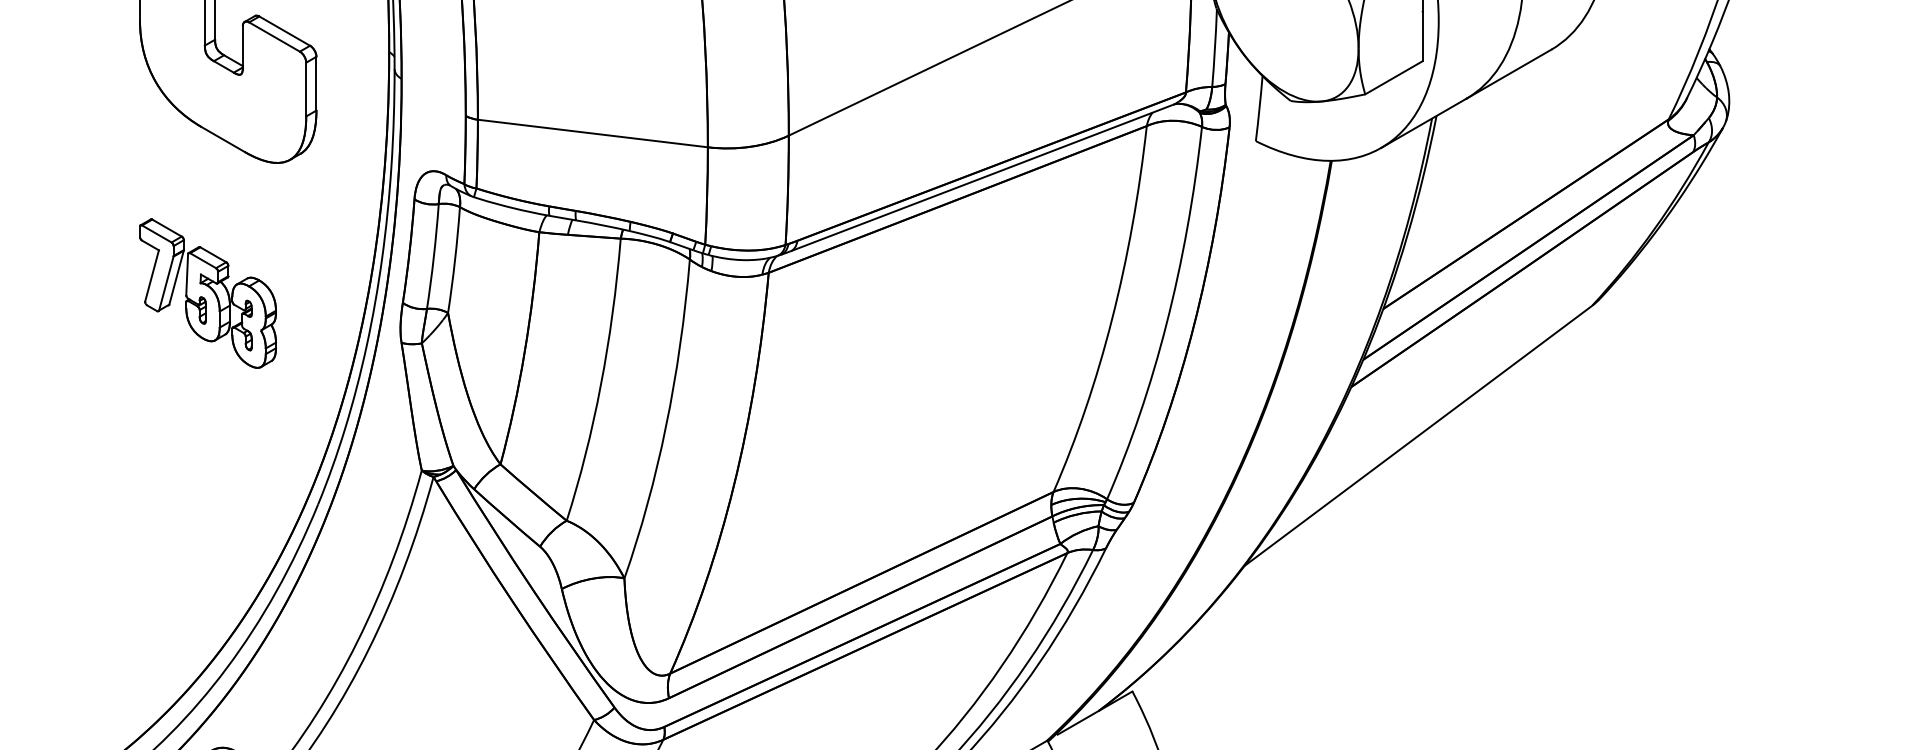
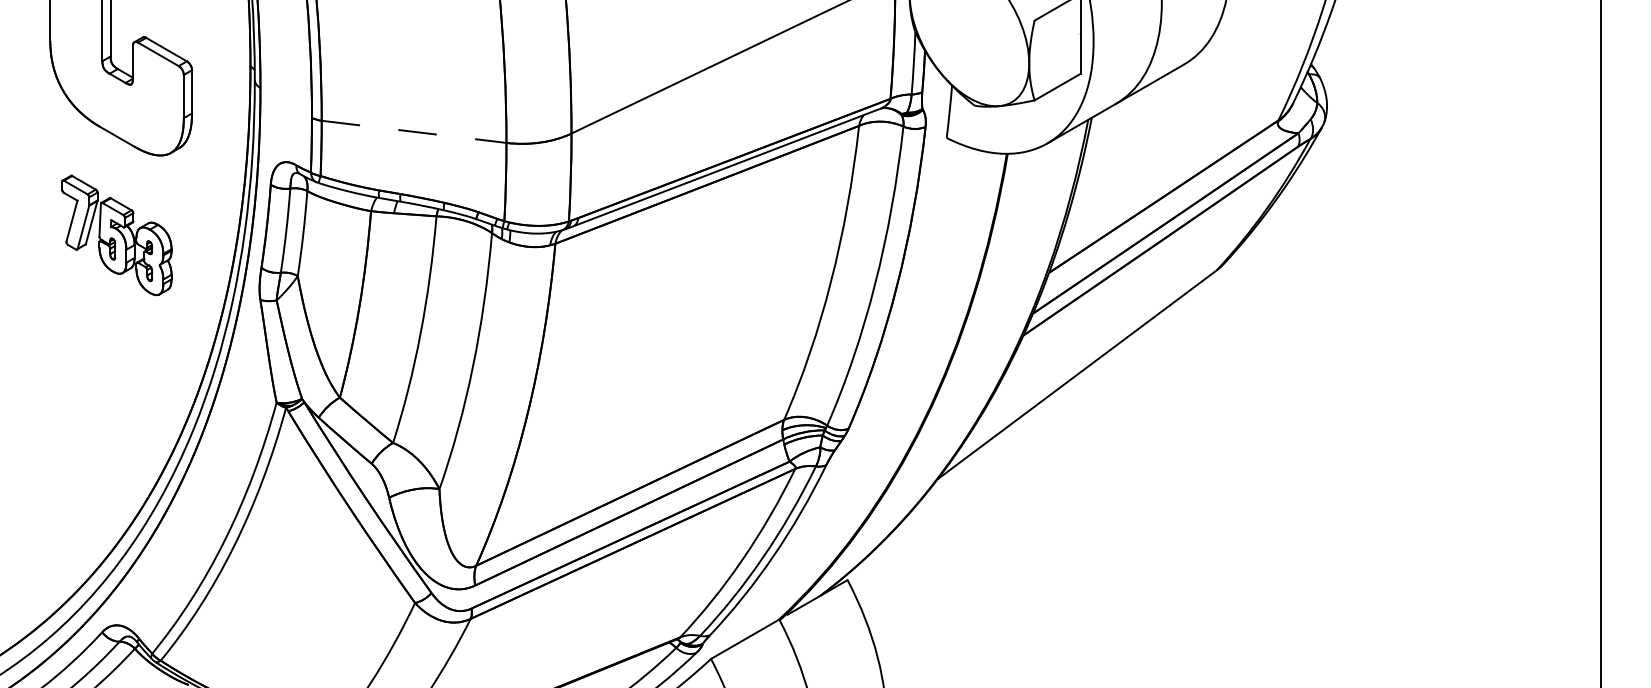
line: (593, 133) -> (414, 131), solid -> dashed
part: (207, 293) -> (116, 235), moved

